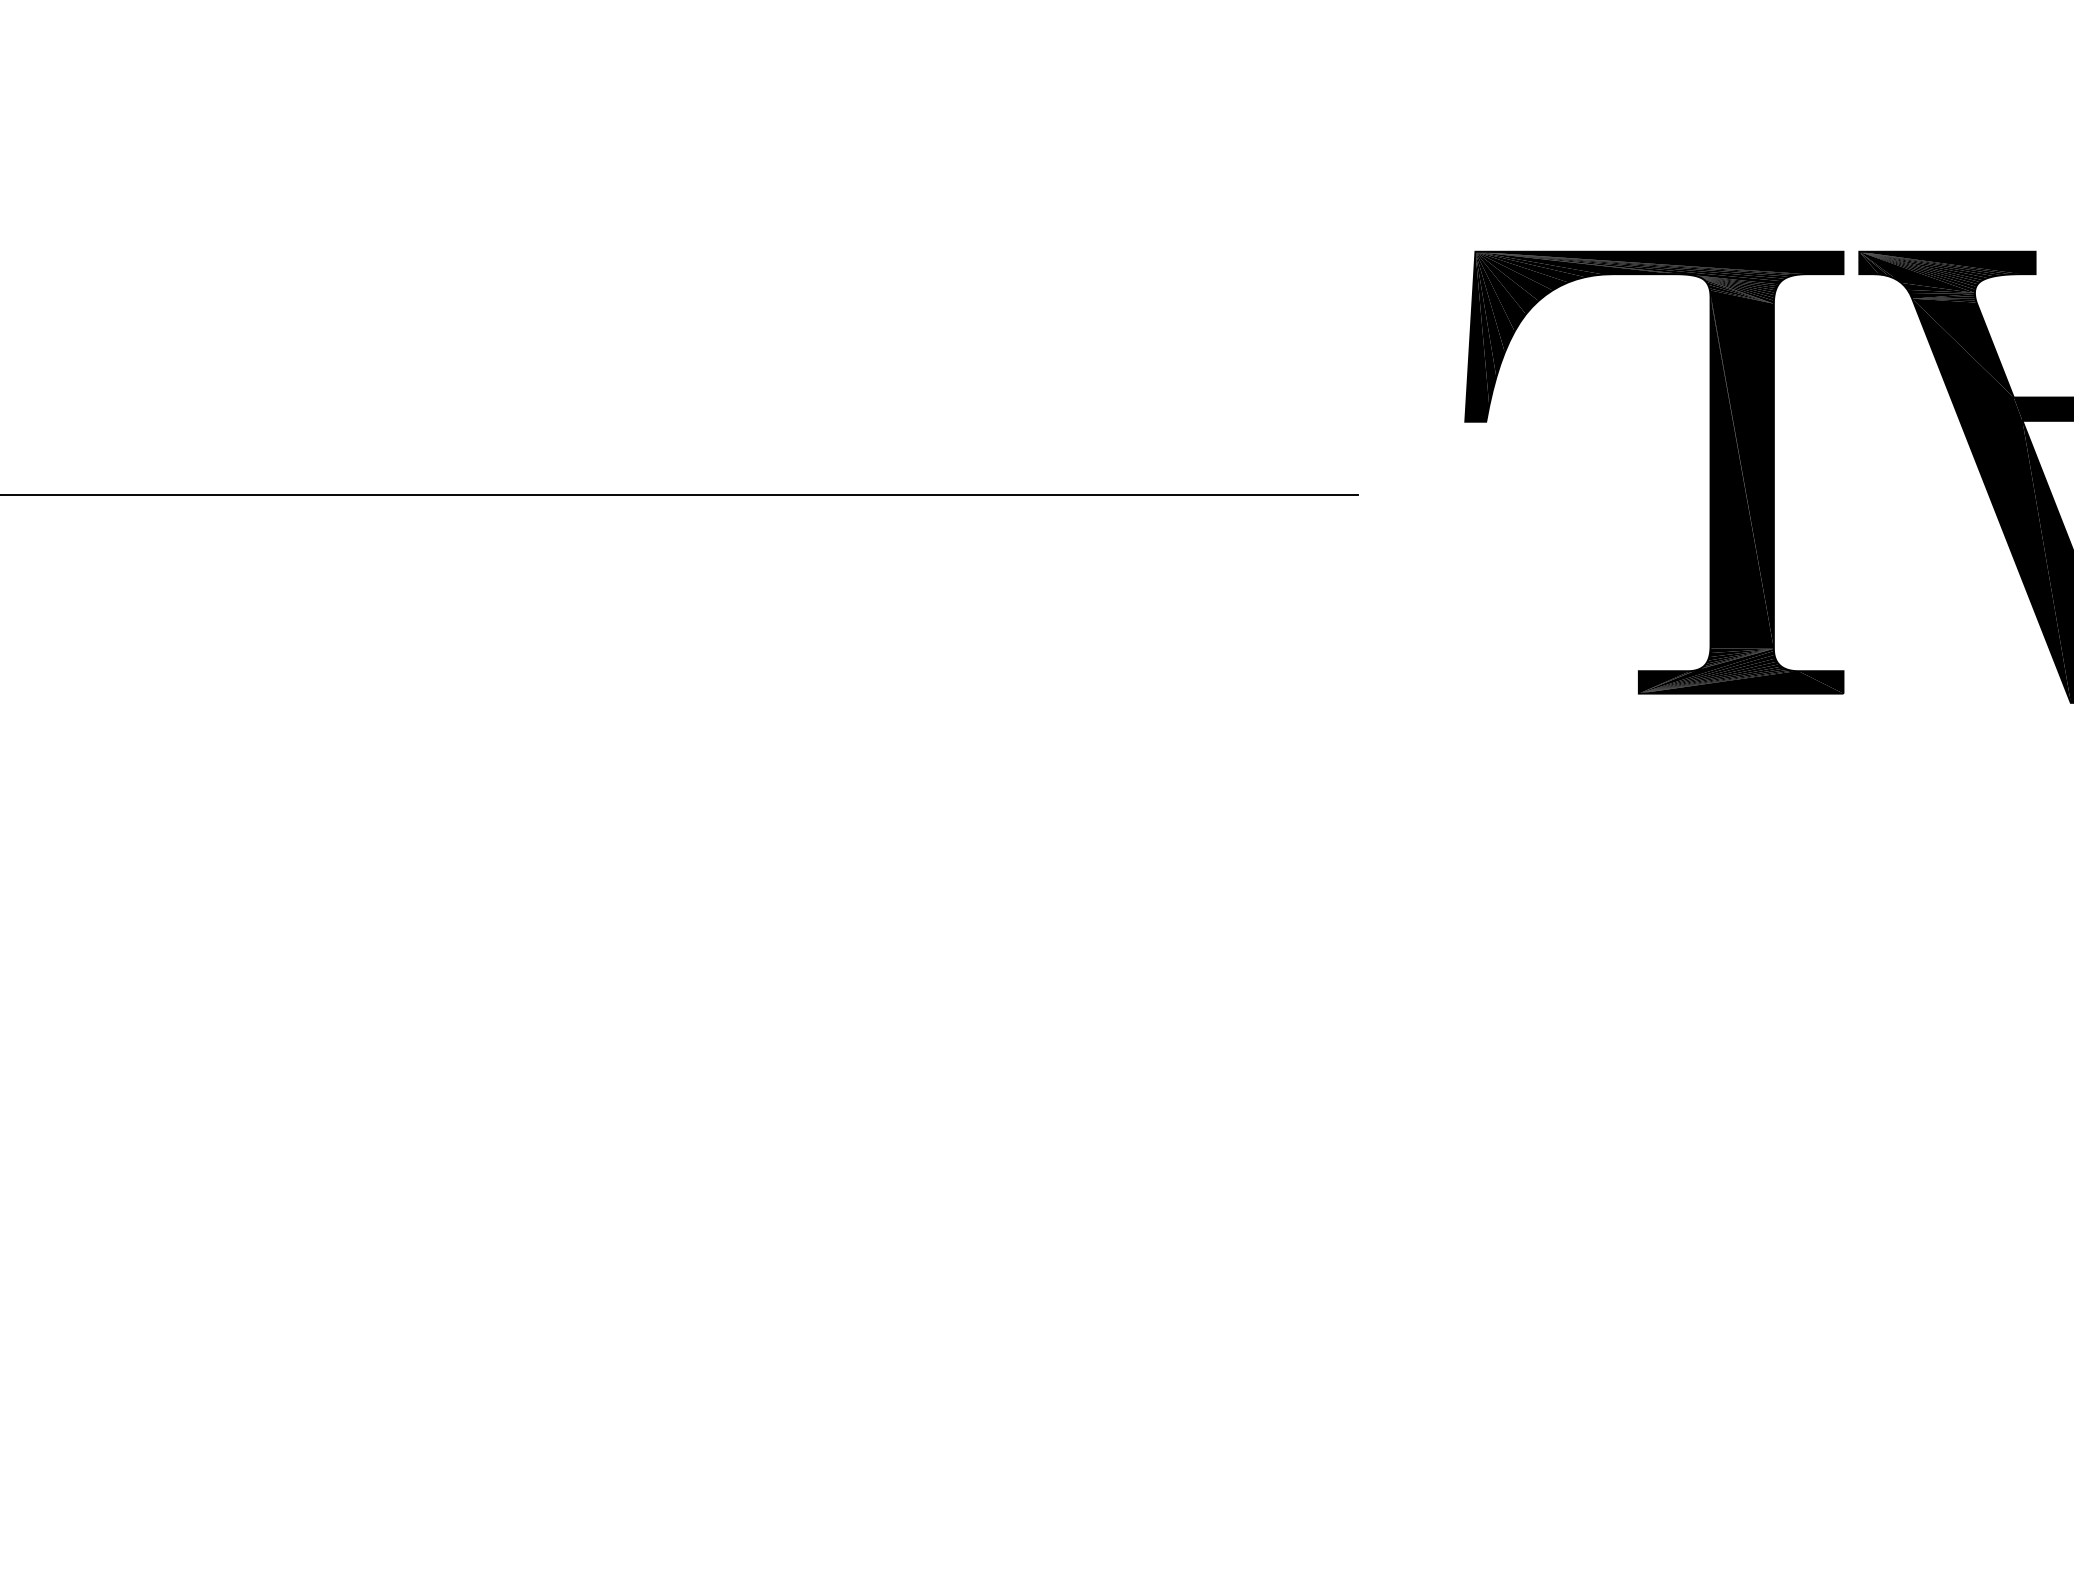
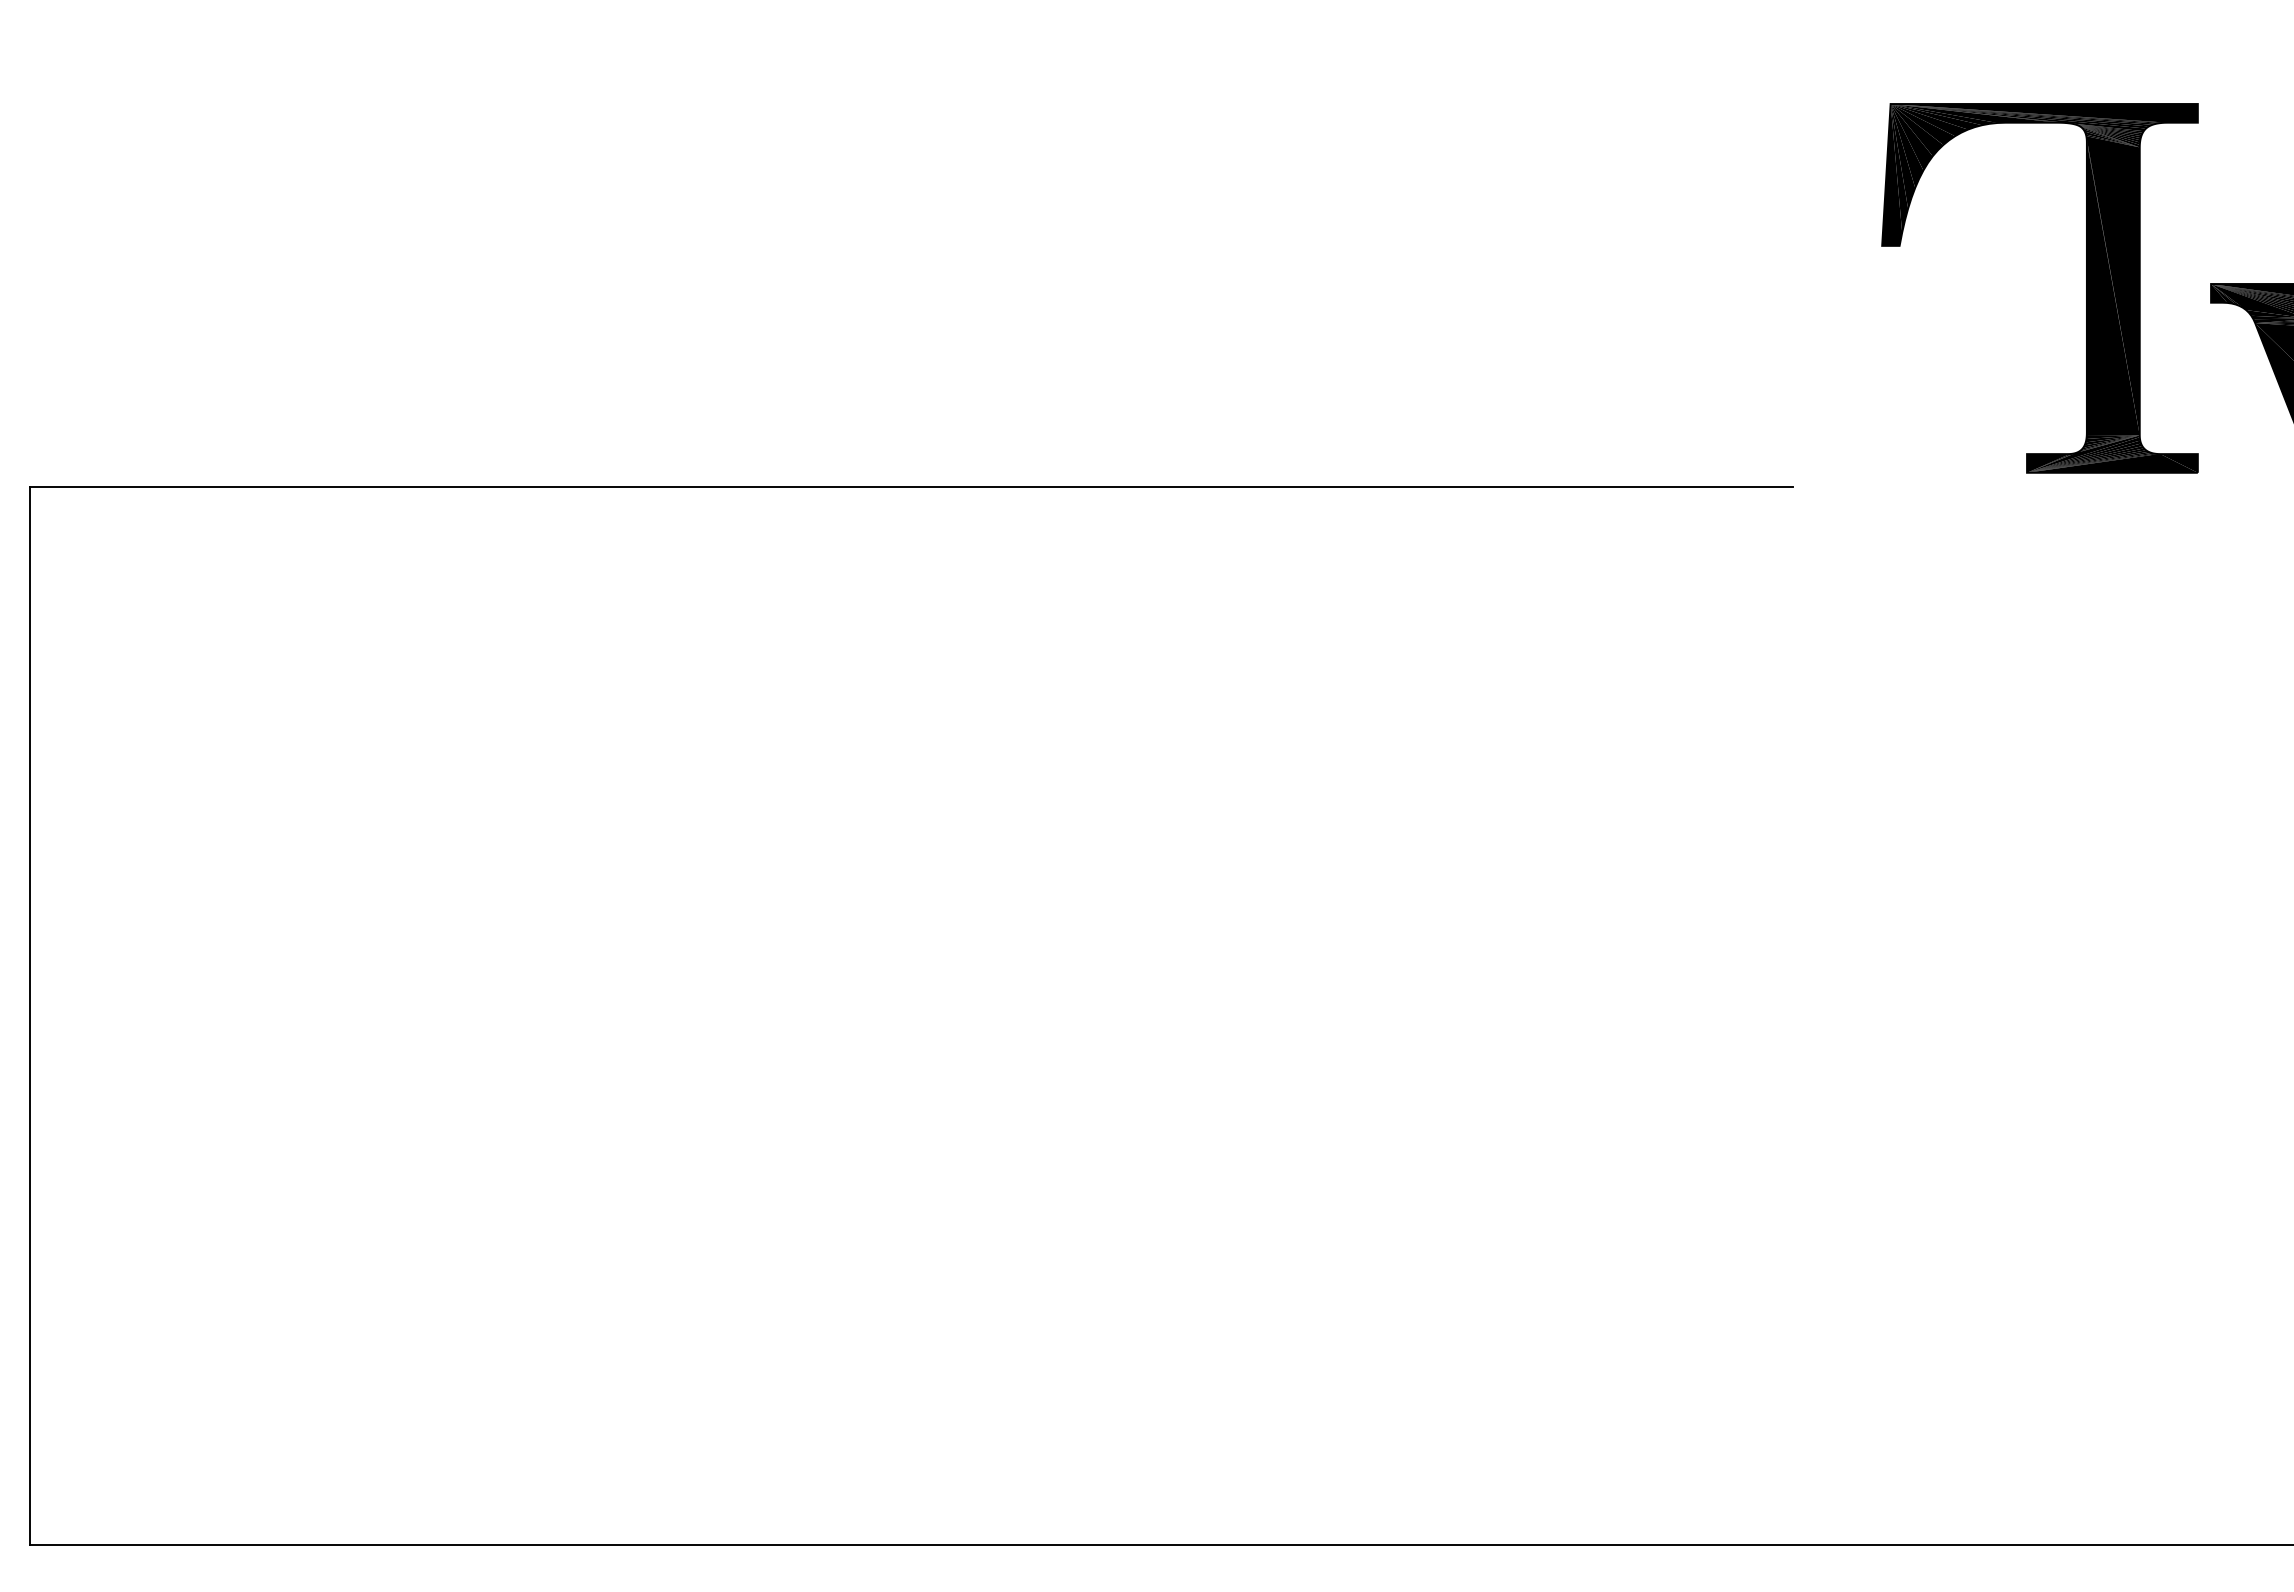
part: (1710, 472) -> (2086, 288), moved

